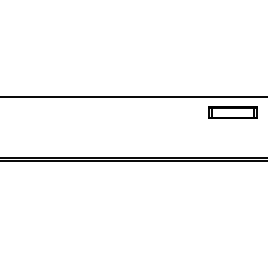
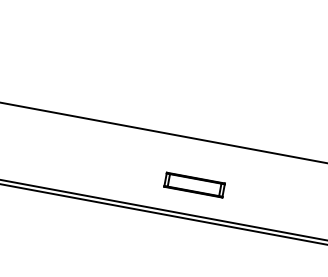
part: (232, 112) -> (194, 184), moved

